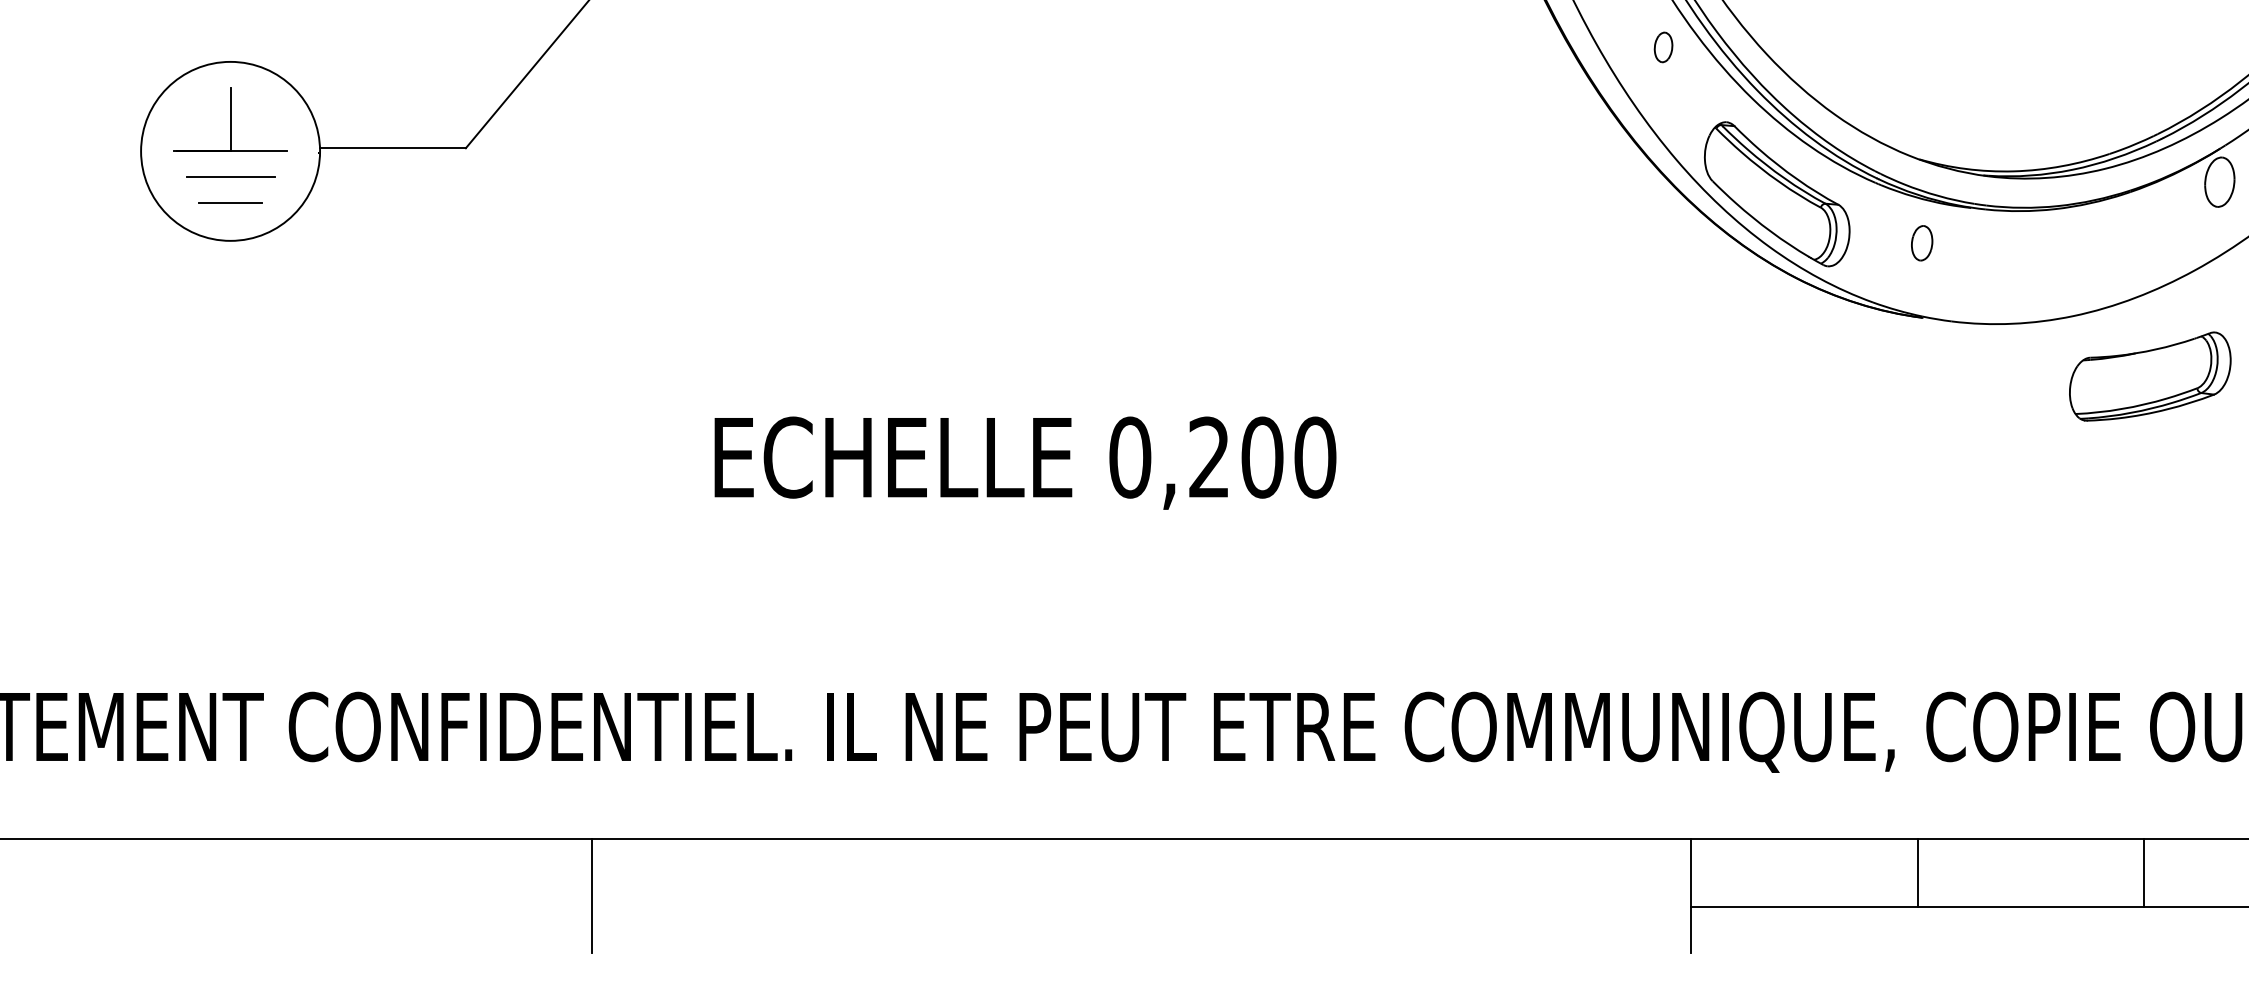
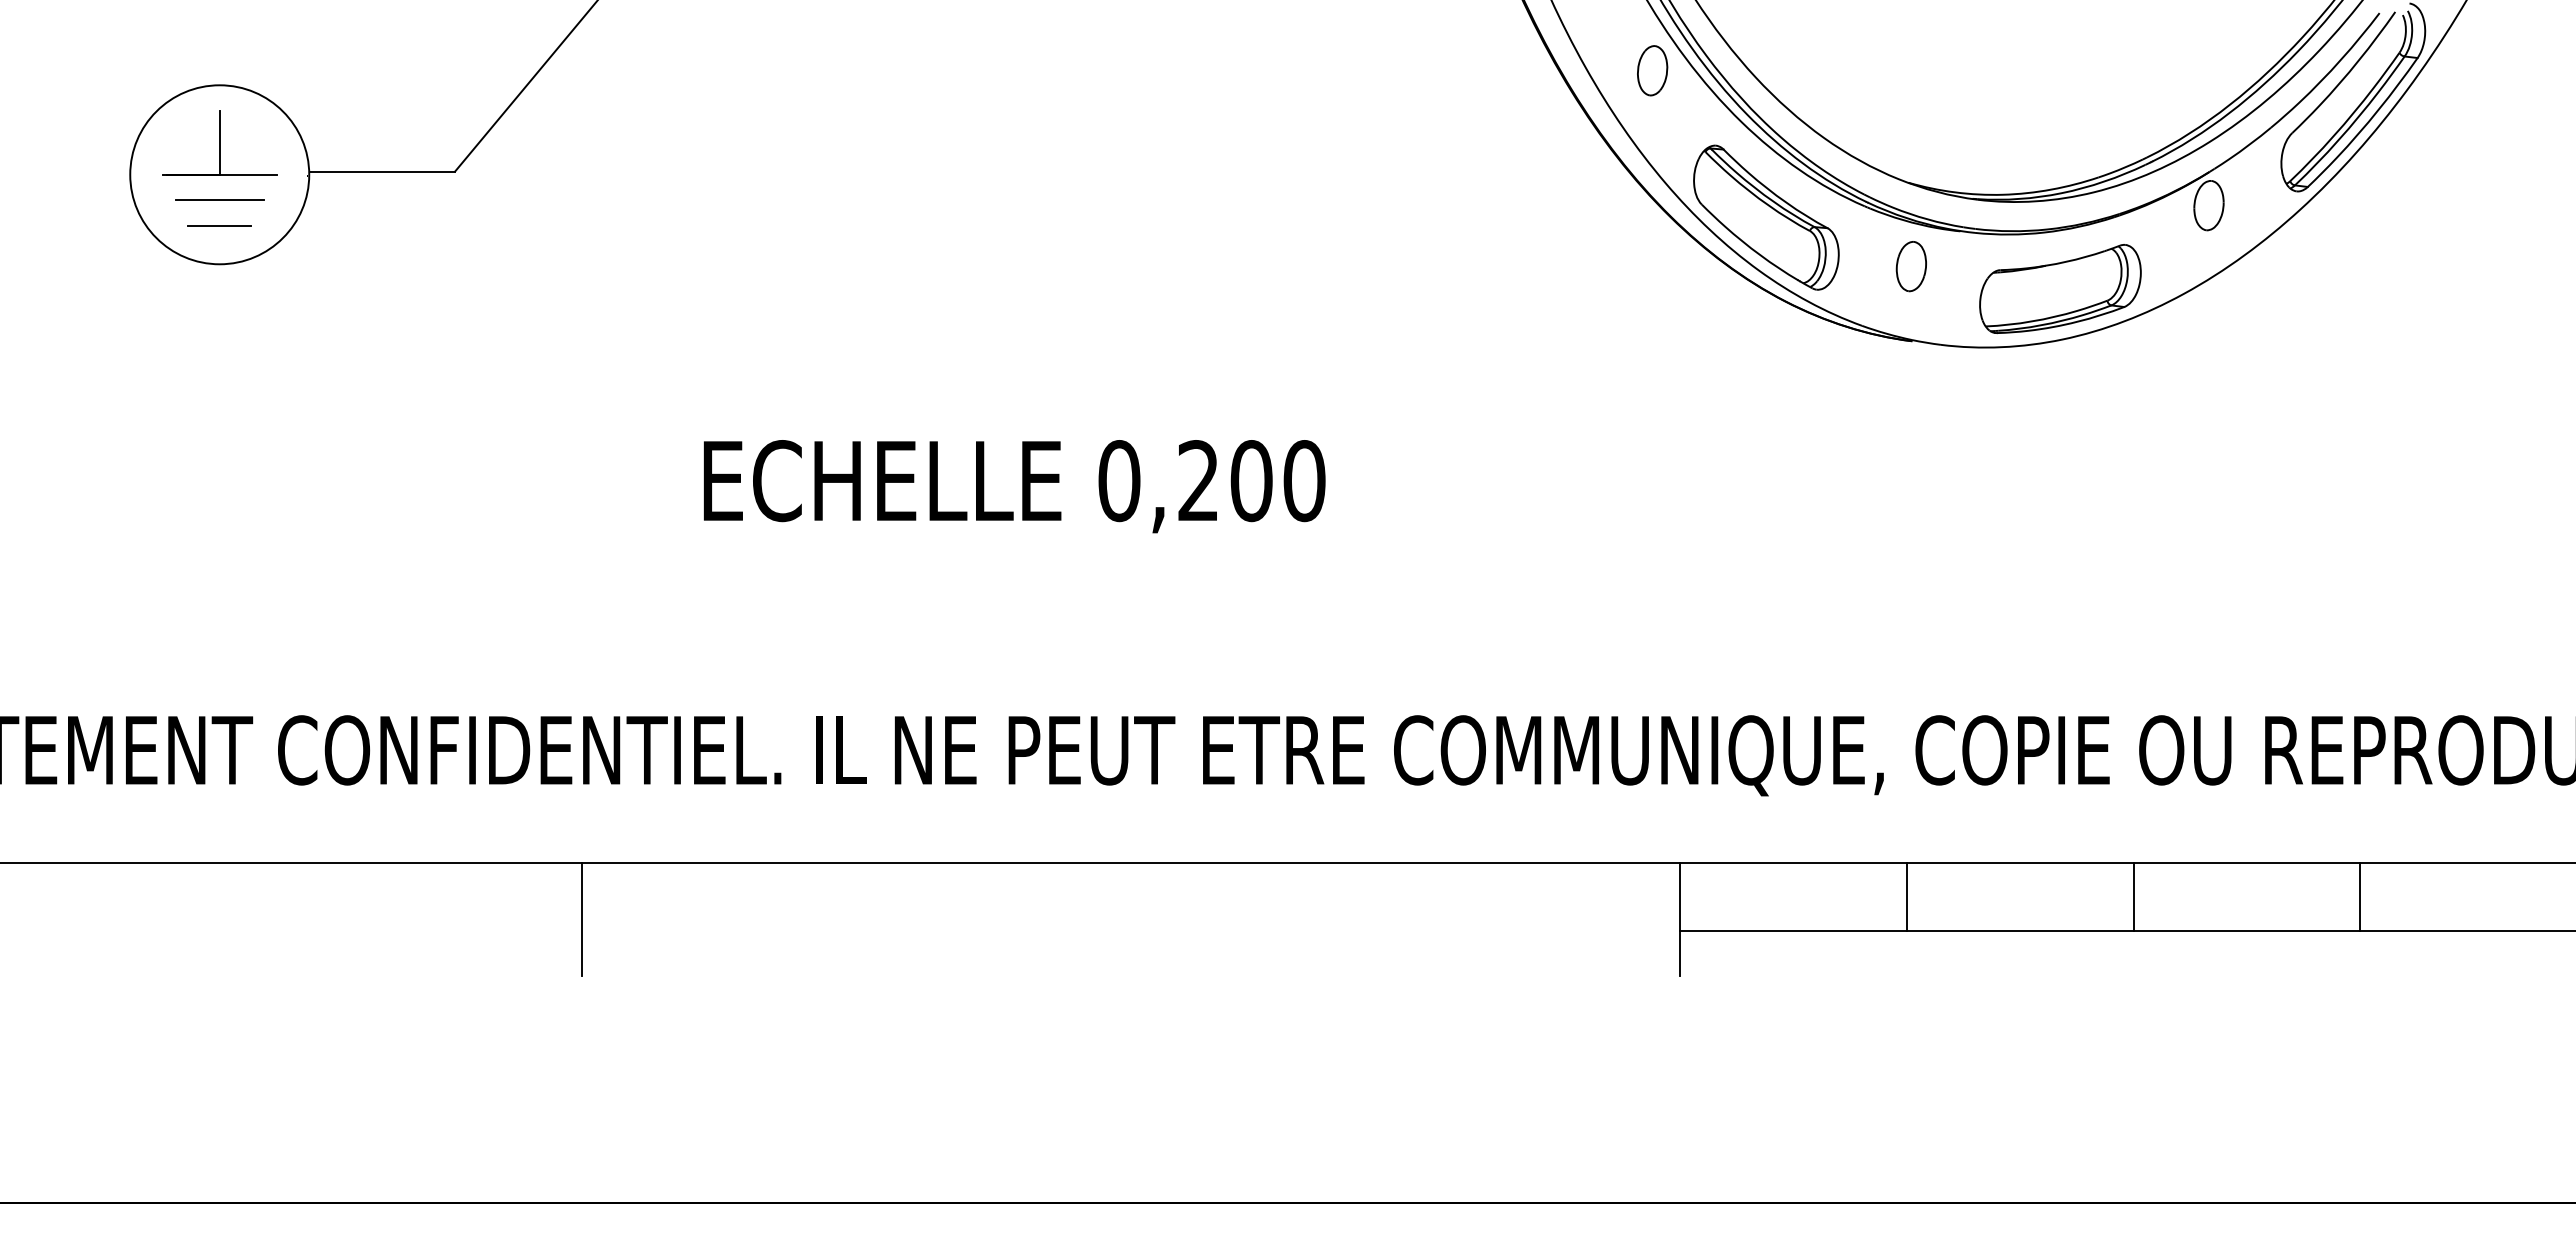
part: (1663, 47) -> (1652, 70), size x1.67
part: (1921, 243) -> (1910, 266), size x1.43
part: (2150, 377) -> (2060, 289), moved

